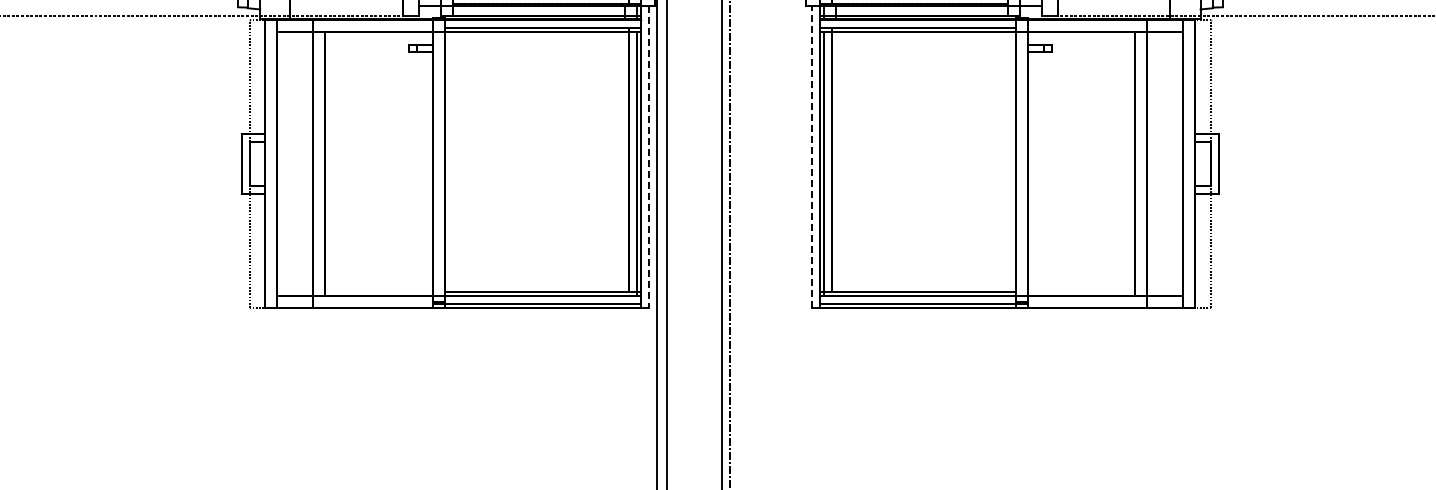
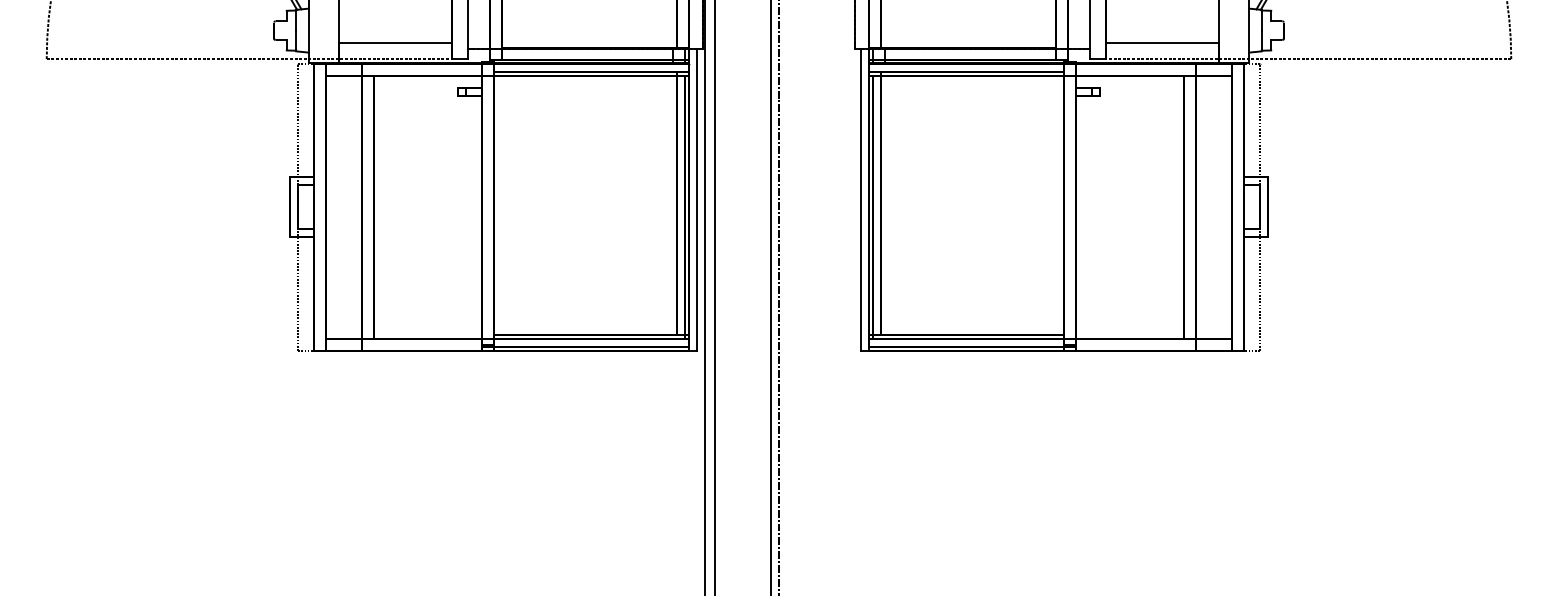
line: (648, 156) -> (697, 199), dashed -> solid
line: (811, 156) -> (860, 199), dashed -> solid

